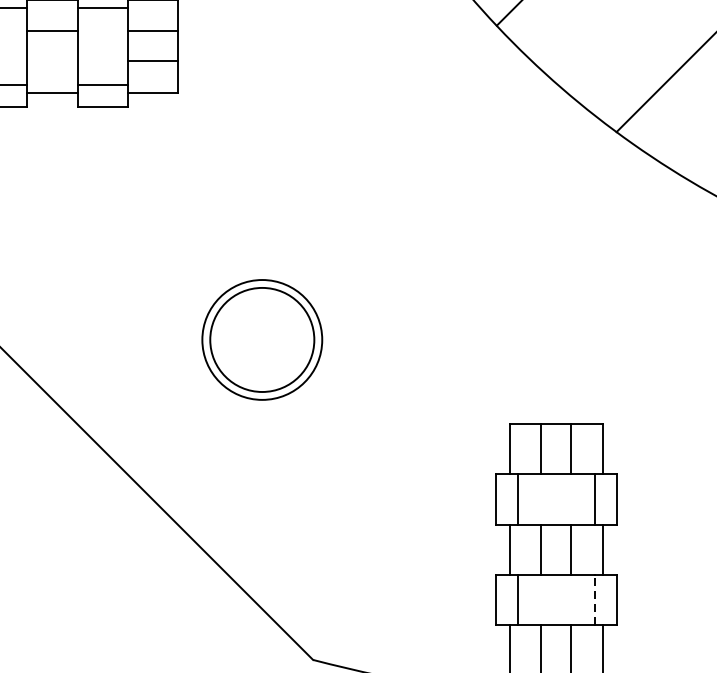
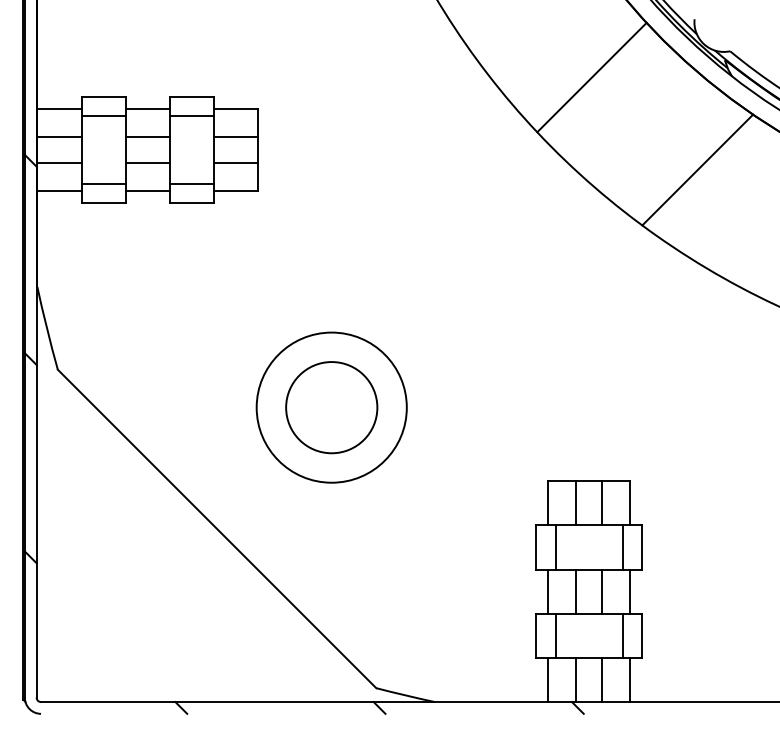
line: (52, 61) -> (147, 163), added
circle: (262, 339) -> (331, 407), size x1.43
line: (595, 599) -> (623, 635), dashed -> solid

